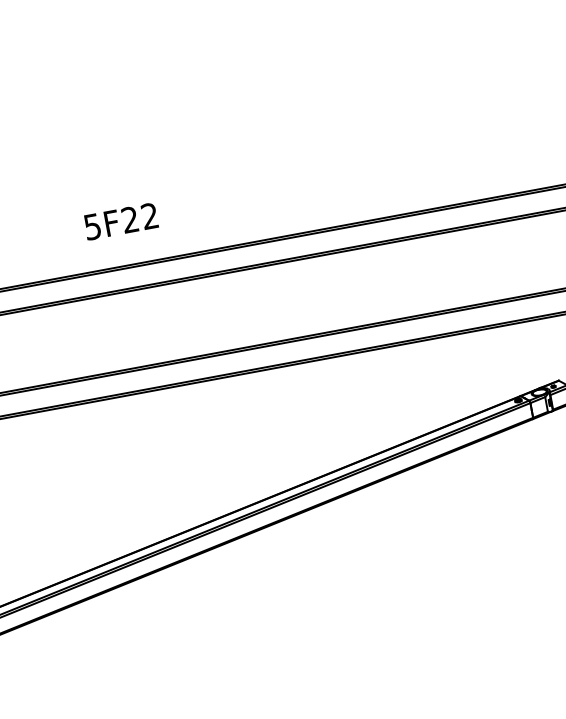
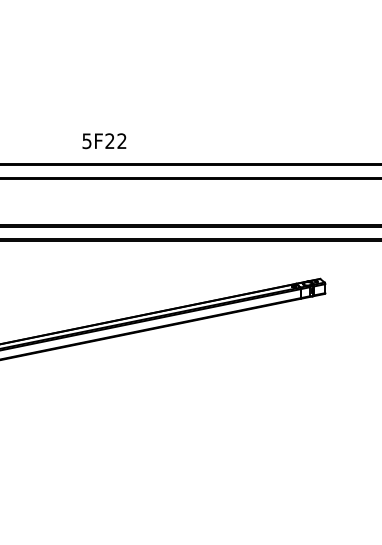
text: (121, 222) -> (104, 141), moved

